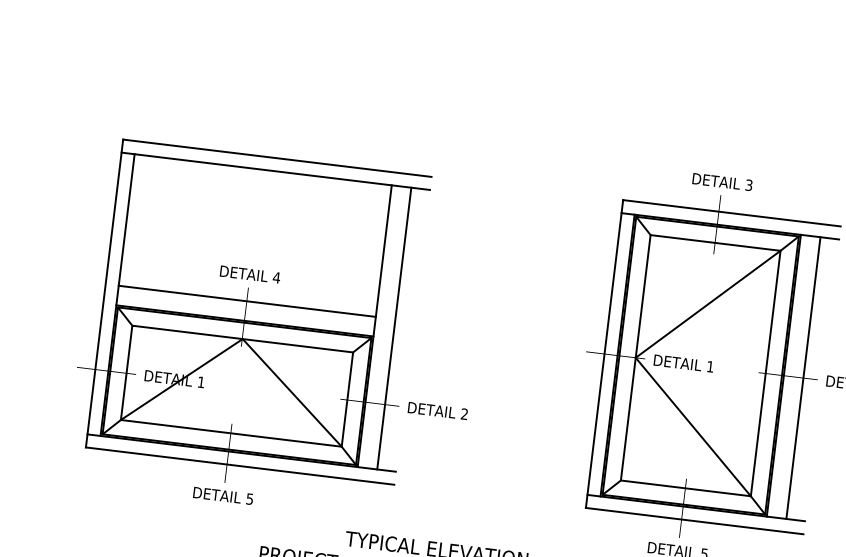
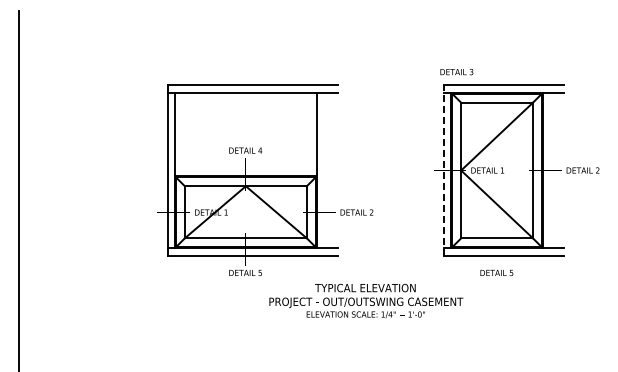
text: (721, 182) -> (456, 72), moved
line: (246, 301) -> (245, 165), removed
line: (393, 328) -> (327, 170), removed
line: (603, 353) -> (443, 170), solid -> dashed
line: (802, 377) -> (553, 170), removed

